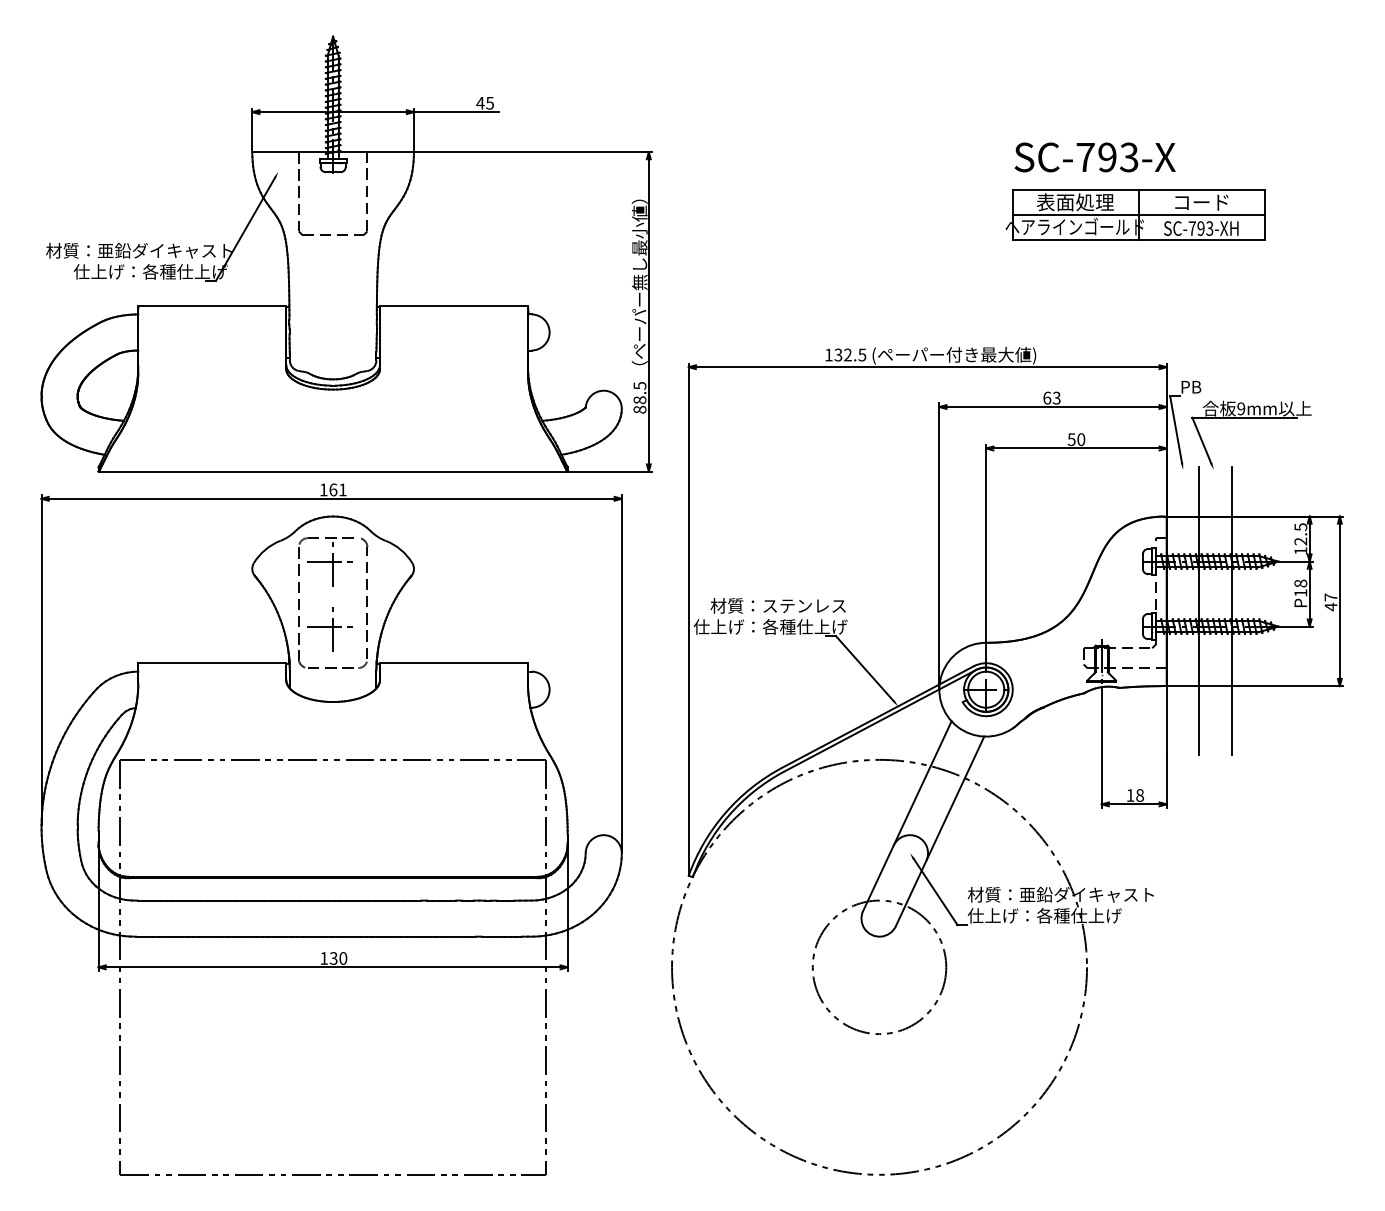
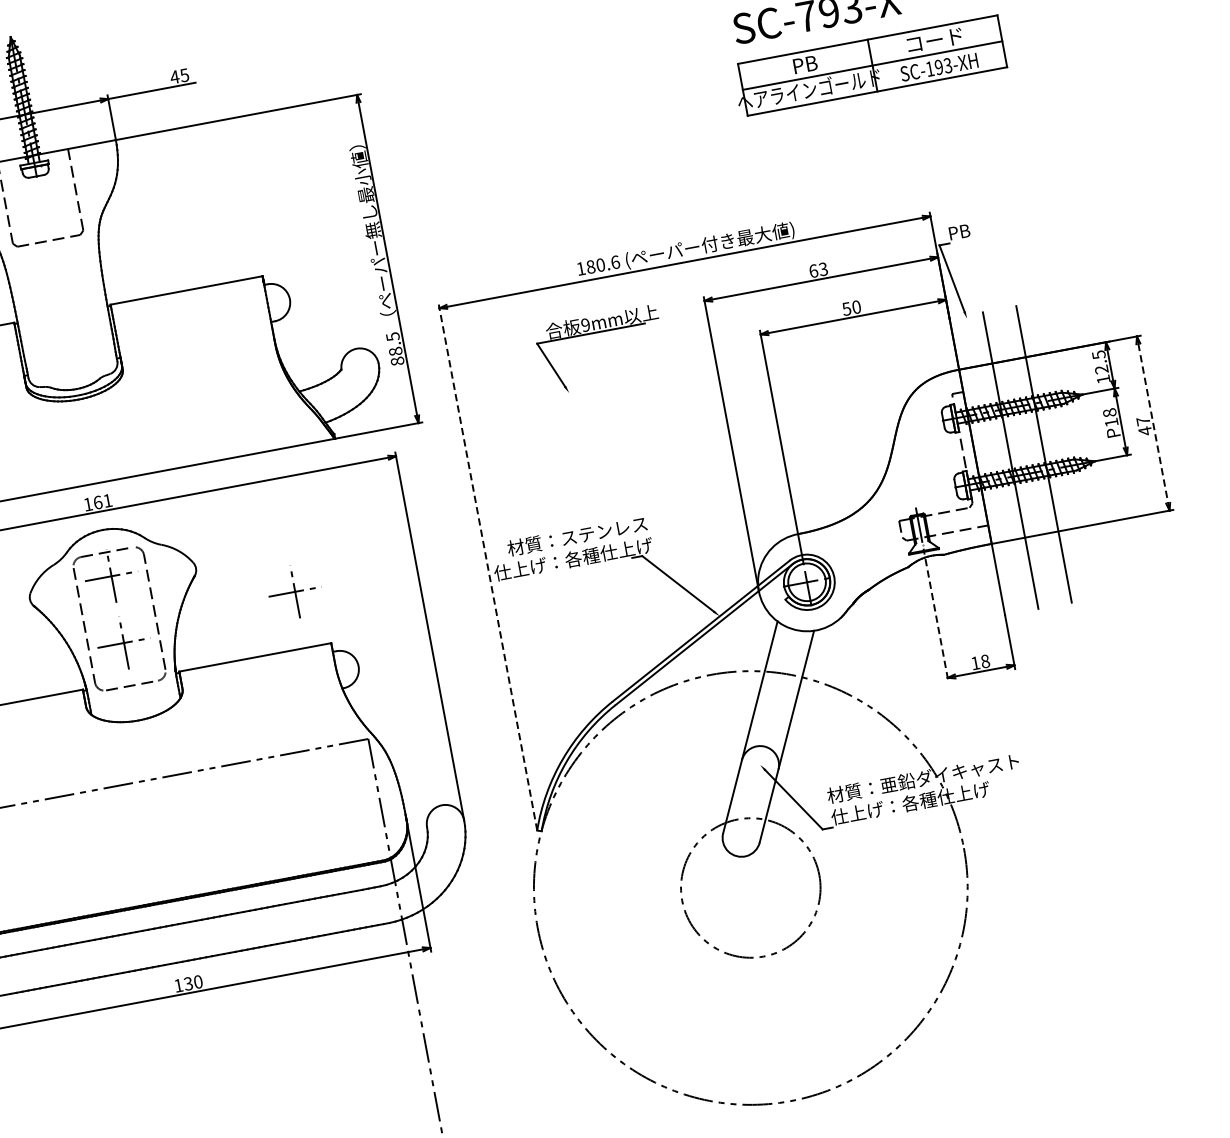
text: (1075, 202) -> (805, 64), 表面処理 -> PB
text: (1191, 228) -> (929, 69), SC-793-XH -> SC-193-XH
text: (850, 354) -> (603, 264), 132.5 -> 180.6
part: (1251, 418) -> (598, 333), moved
line: (1339, 601) -> (1152, 423), solid -> dashed
part: (499, 611) -> (292, 595), added
line: (688, 619) -> (487, 567), solid -> dashed
line: (1101, 748) -> (936, 620), solid -> dashed

